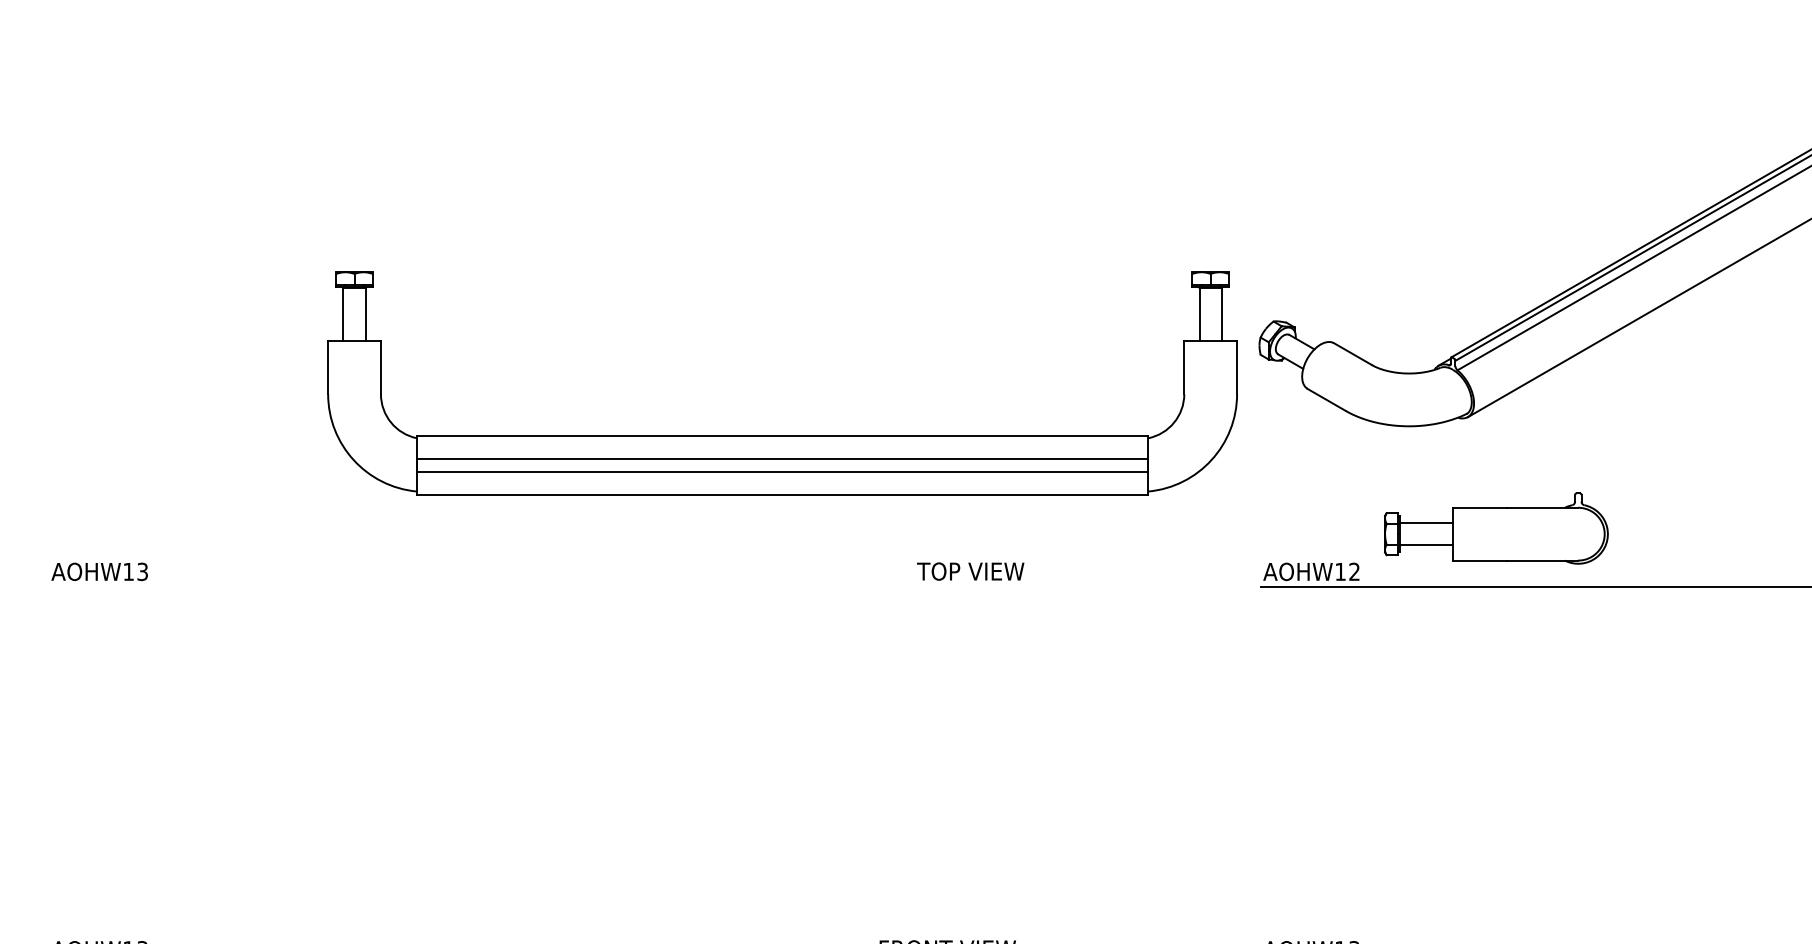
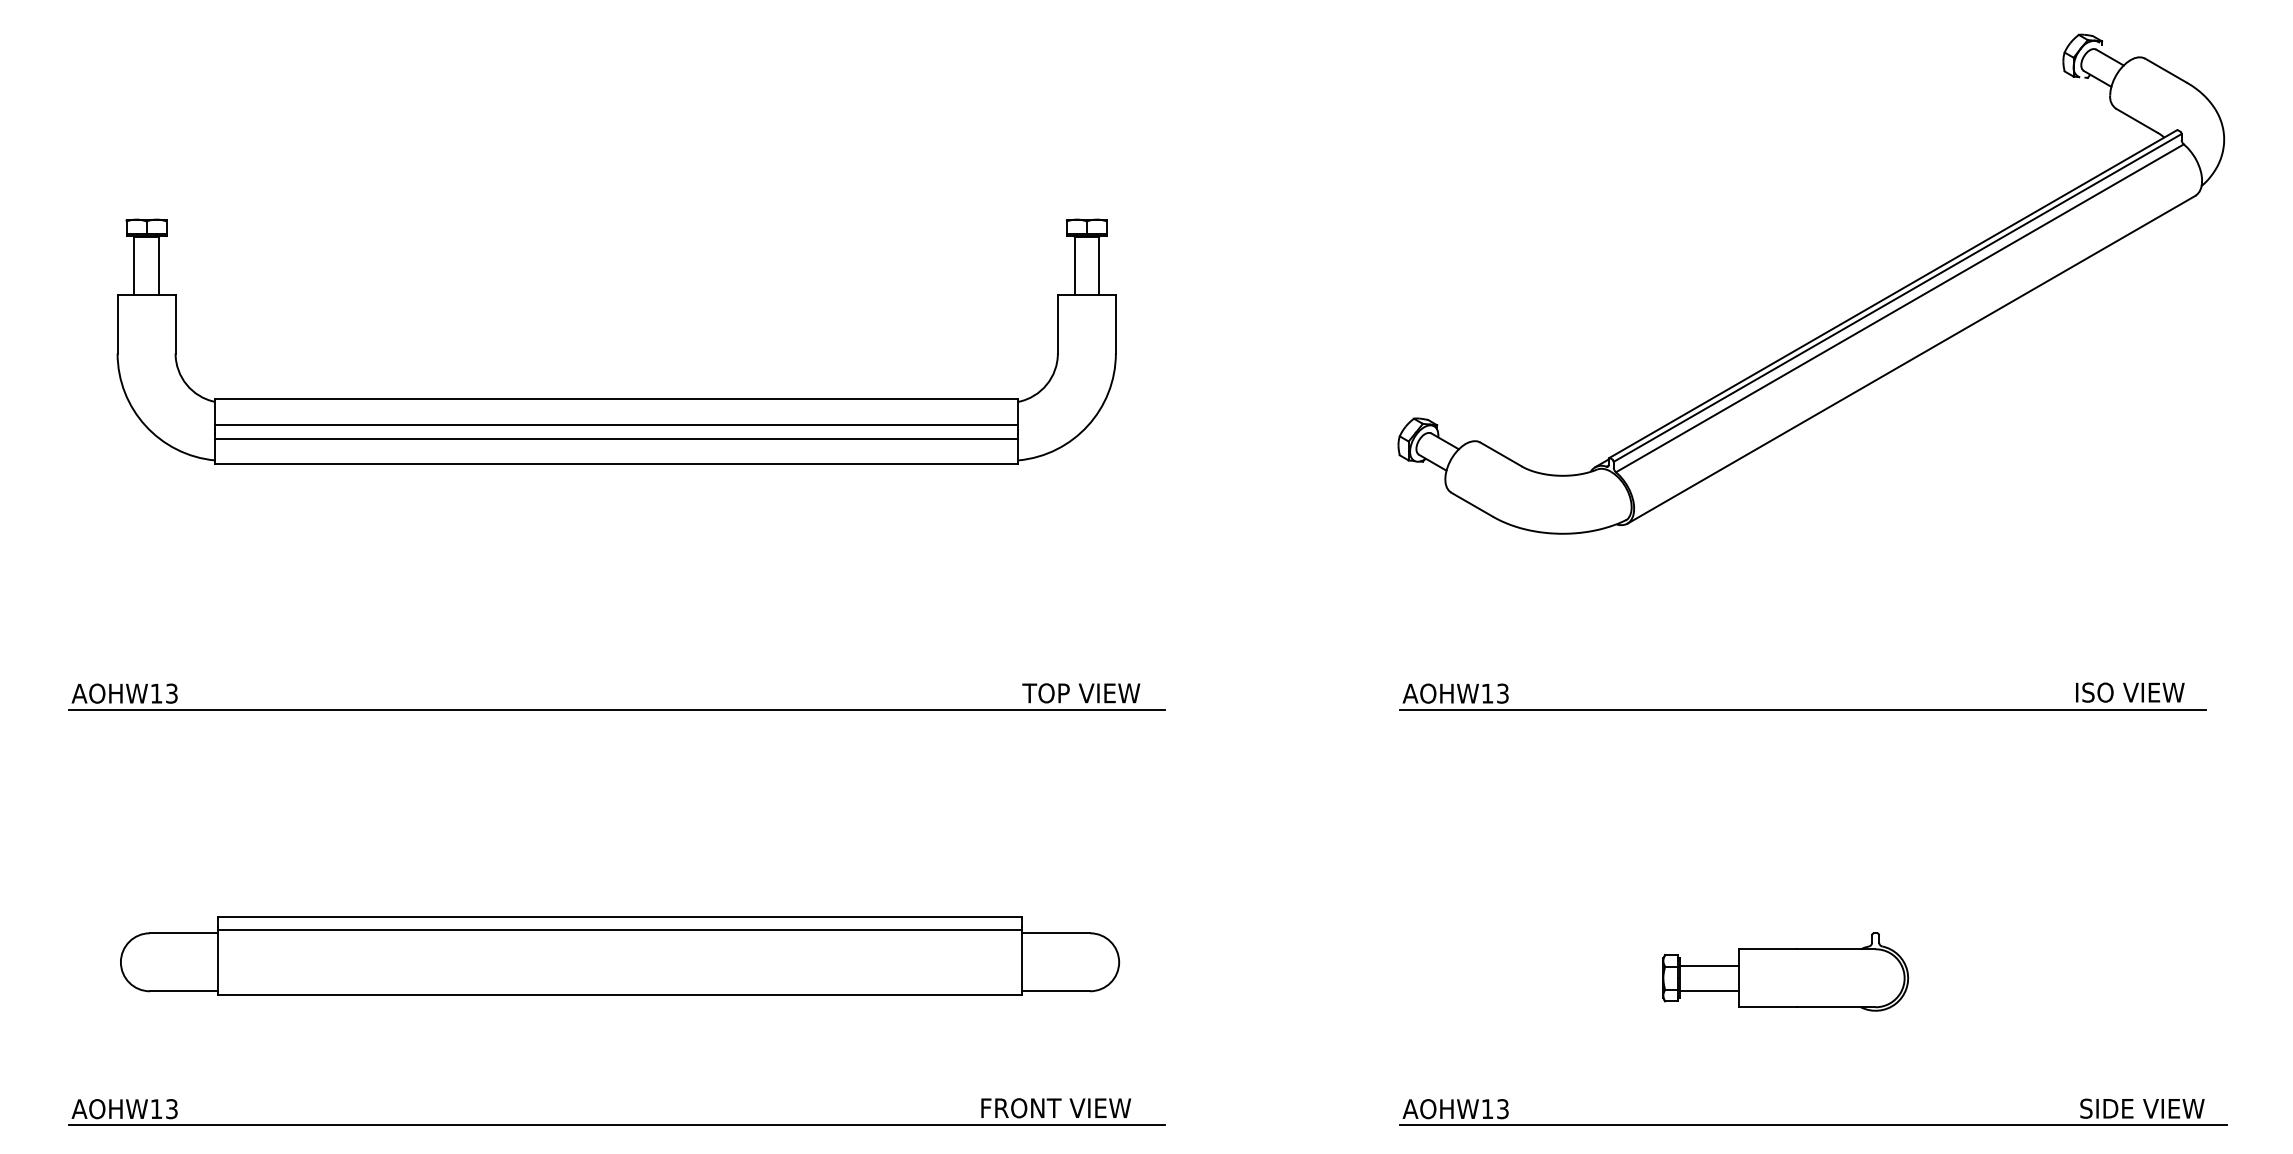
part: (782, 435) -> (616, 398), moved
part: (1496, 528) -> (1785, 971), moved
text: (1354, 571) -> (1502, 693), AOHW12 -> AOHW13
line: (547, 586) -> (616, 709), added
part: (551, 810) -> (620, 955), added

